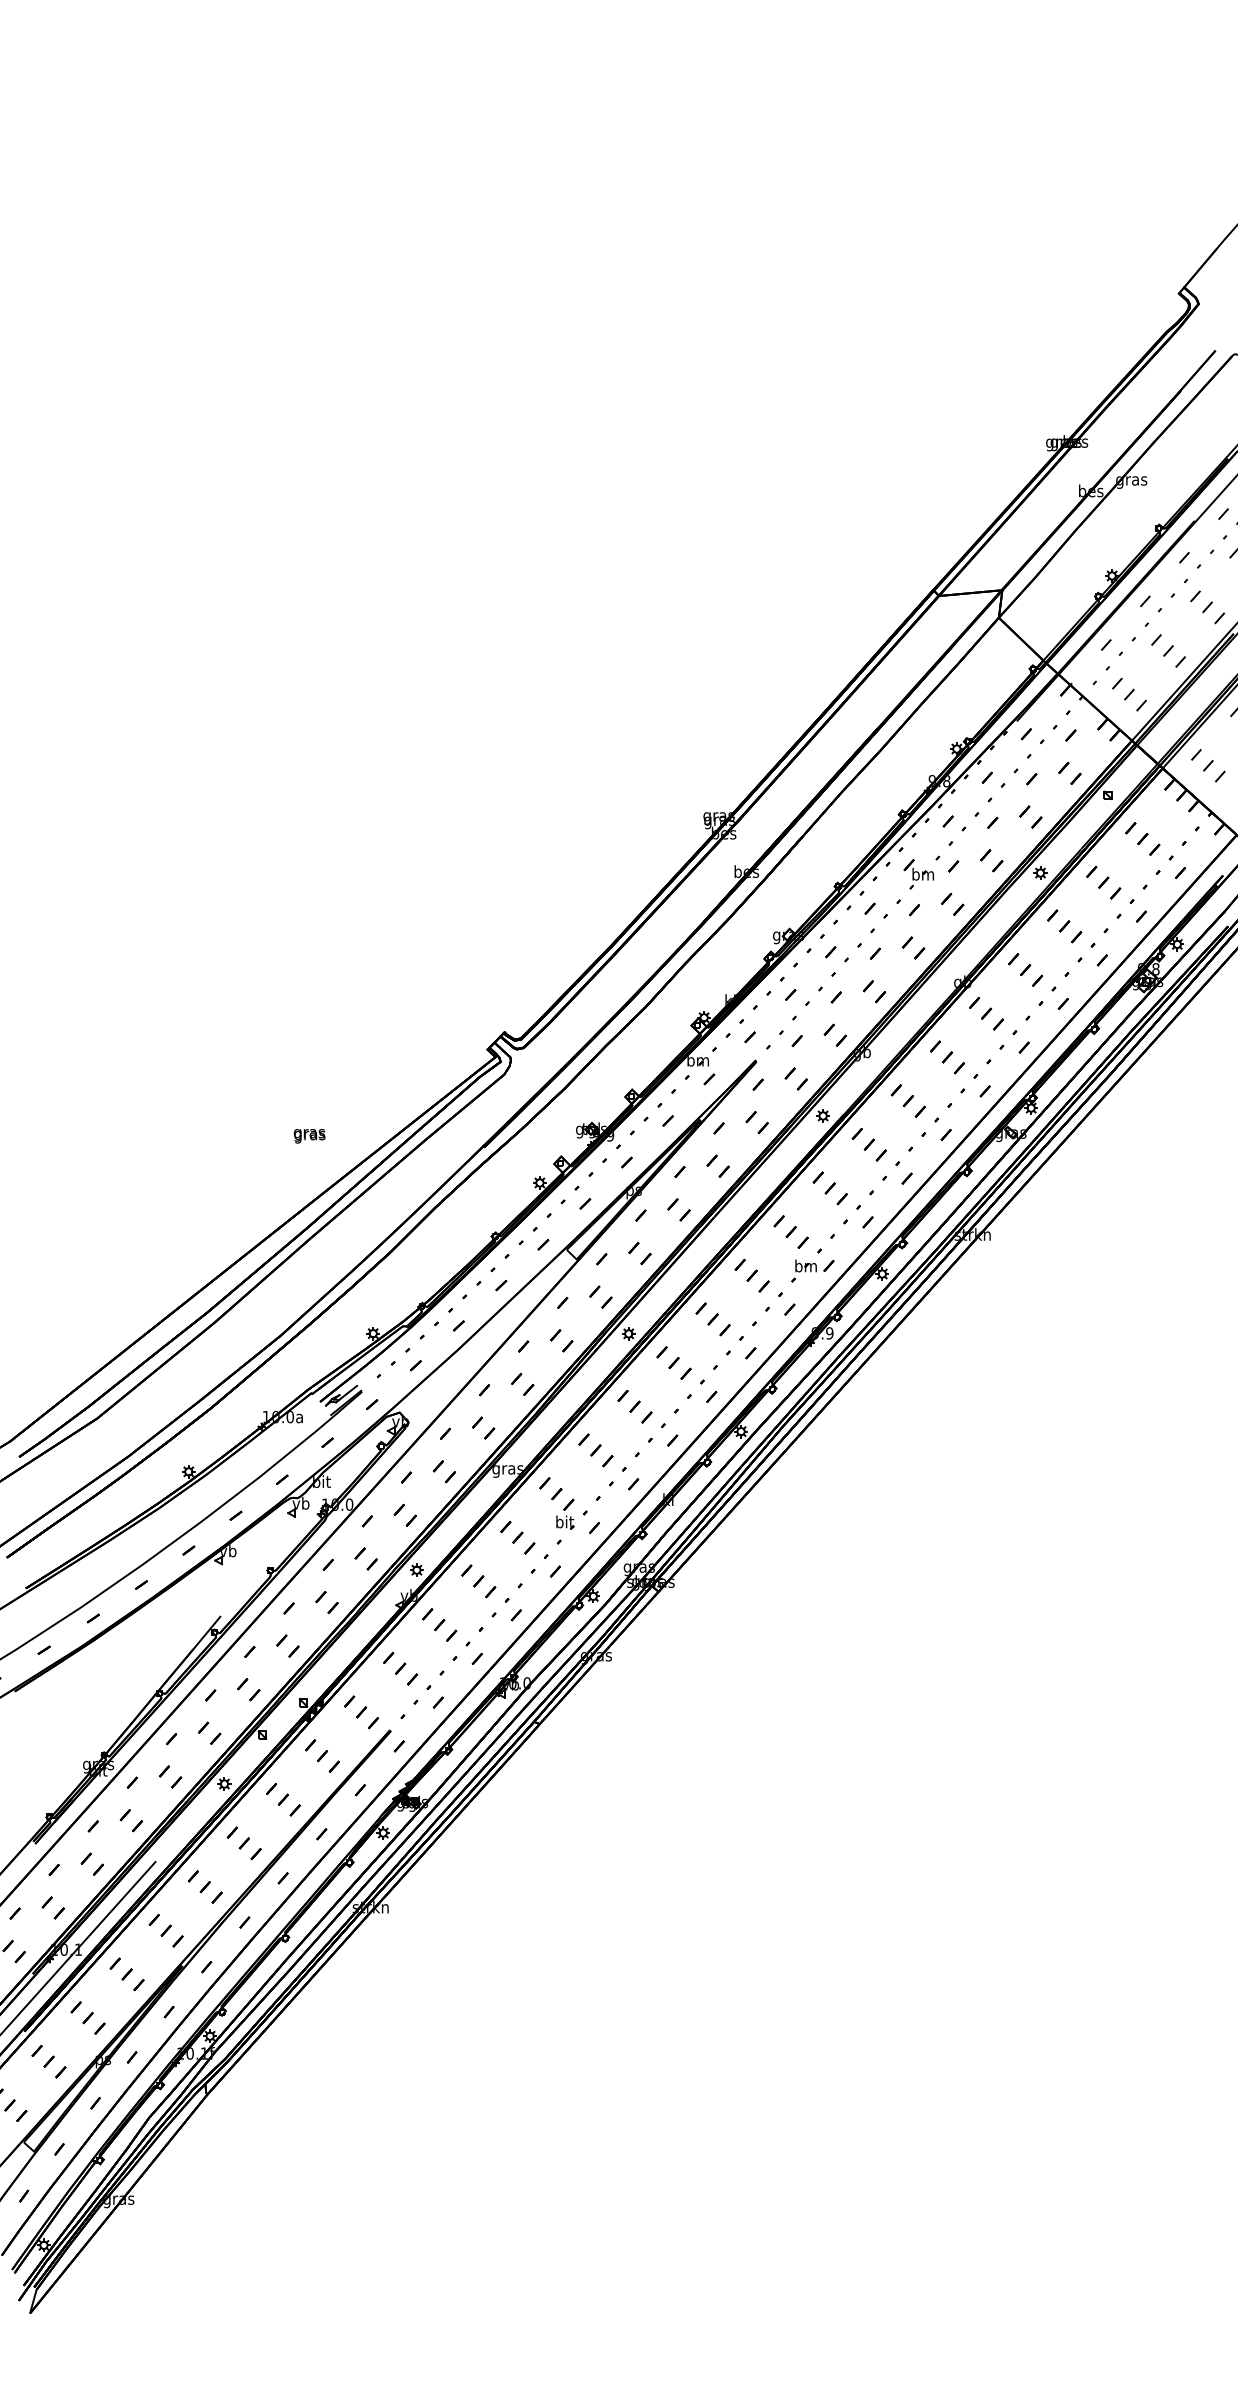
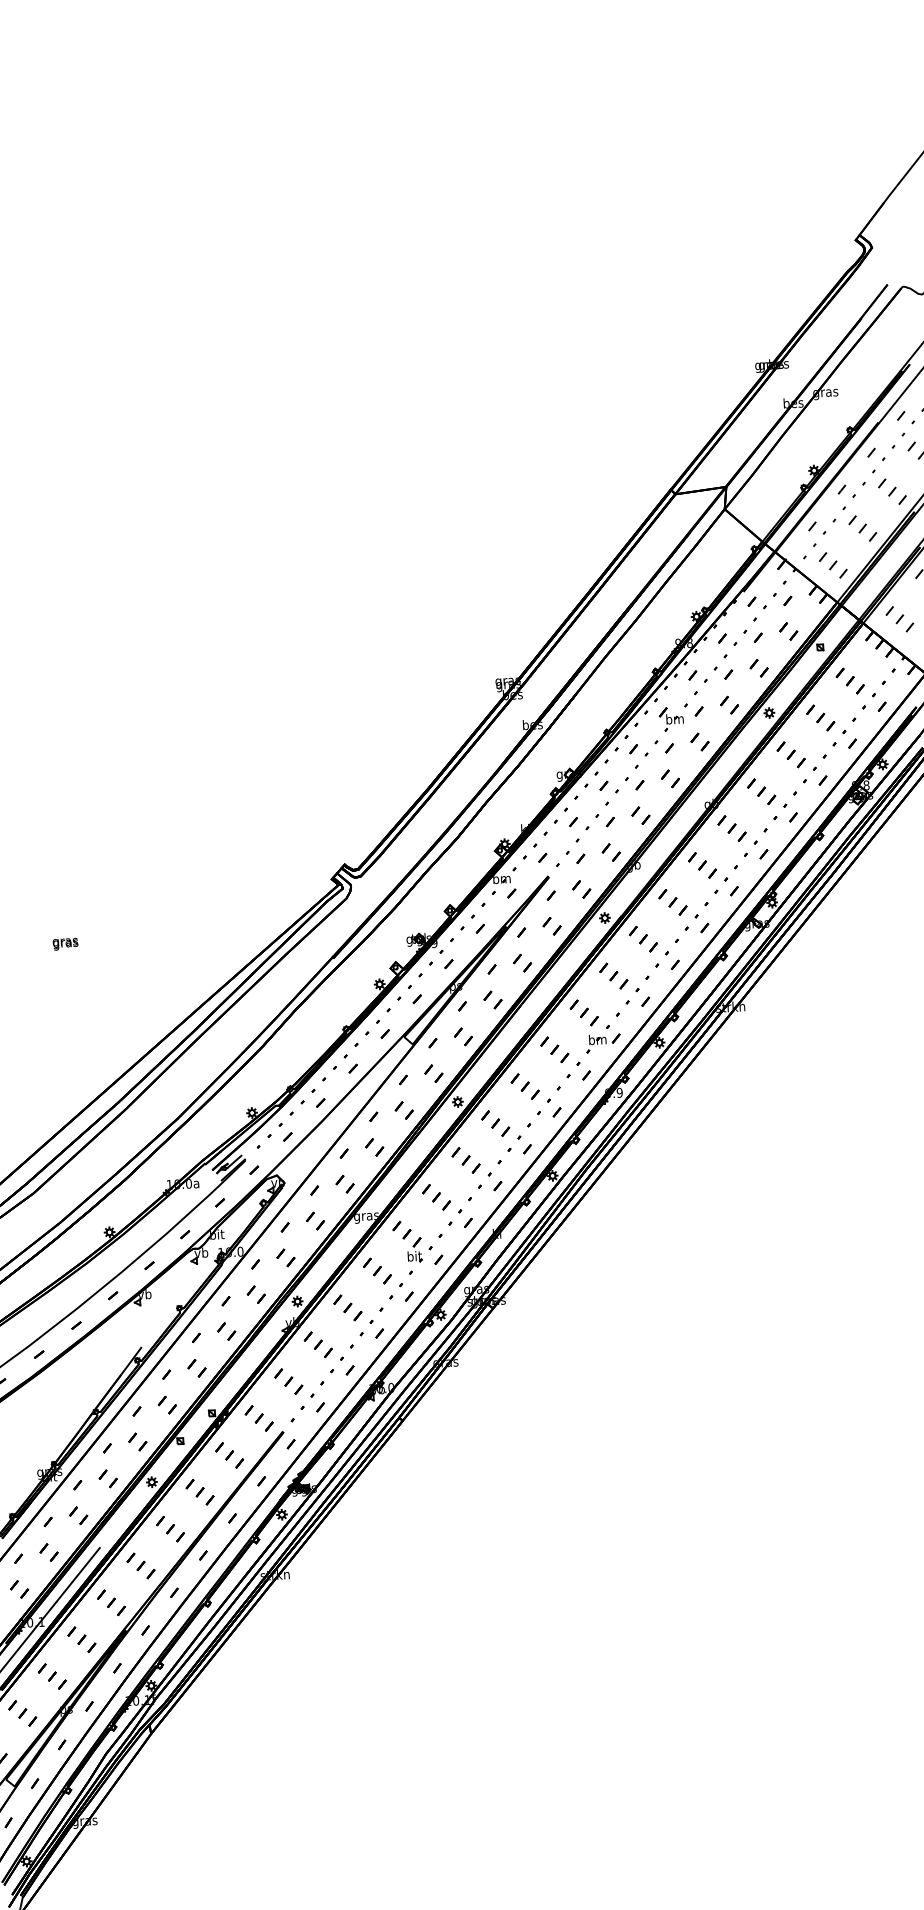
text: (309, 1136) -> (65, 944), moved

